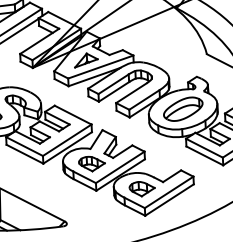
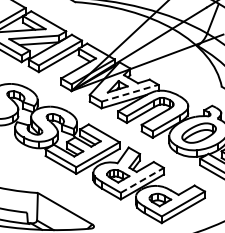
line: (101, 67) -> (130, 93), solid -> dashed
line: (120, 167) -> (142, 180), solid -> dashed

